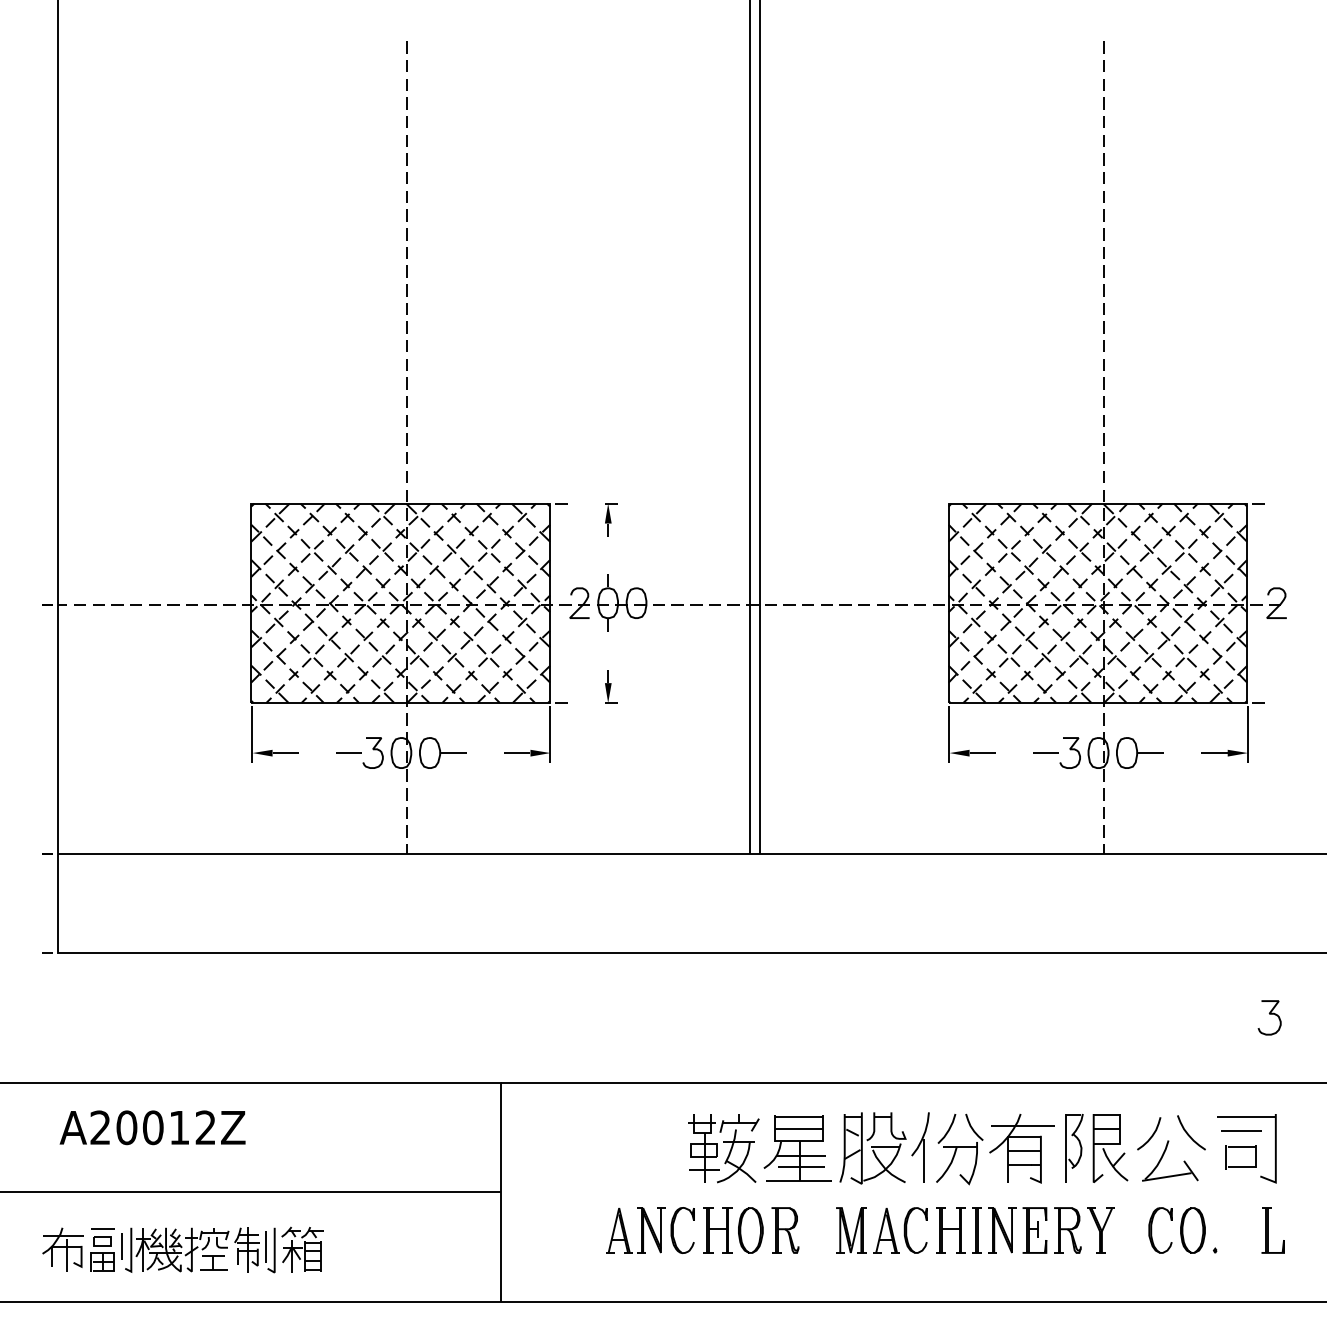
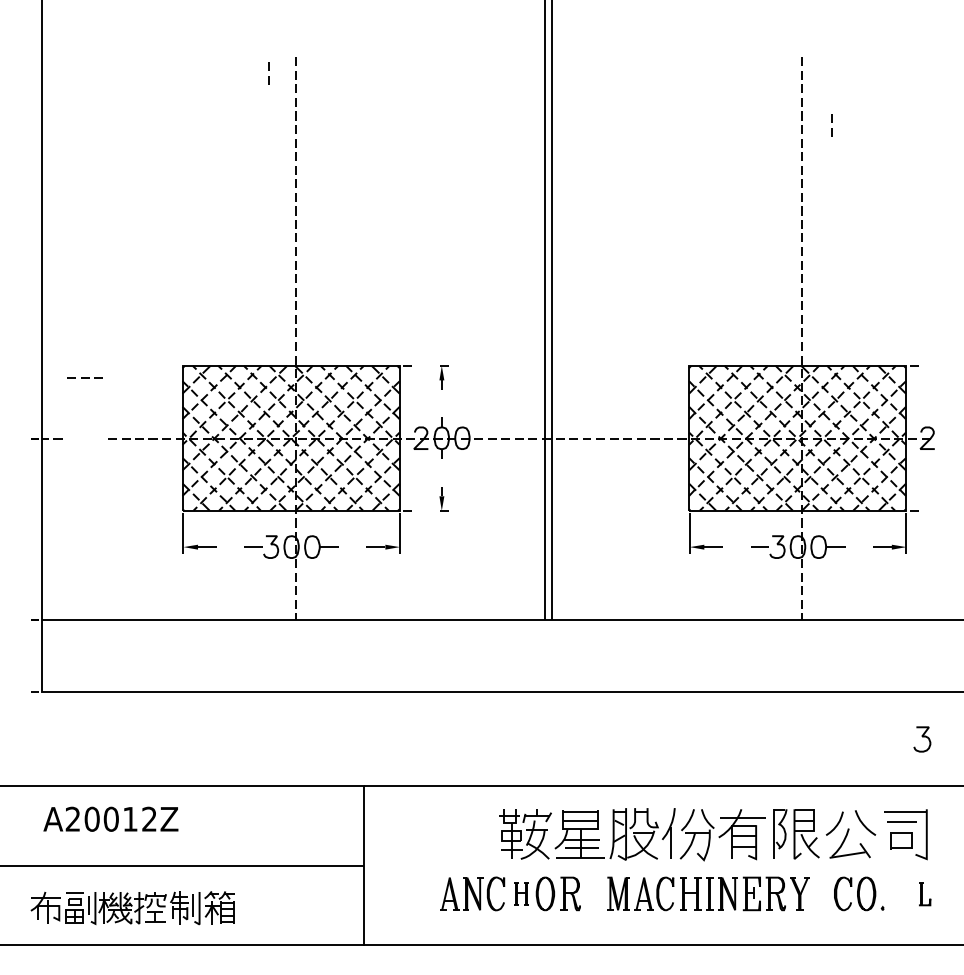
line: (406, 53) -> (268, 70), moved
line: (1103, 53) -> (831, 123), moved
line: (117, 604) -> (85, 378), moved
part: (717, 1230) -> (521, 893), size x0.7
part: (1272, 1230) -> (924, 893), size x0.7

